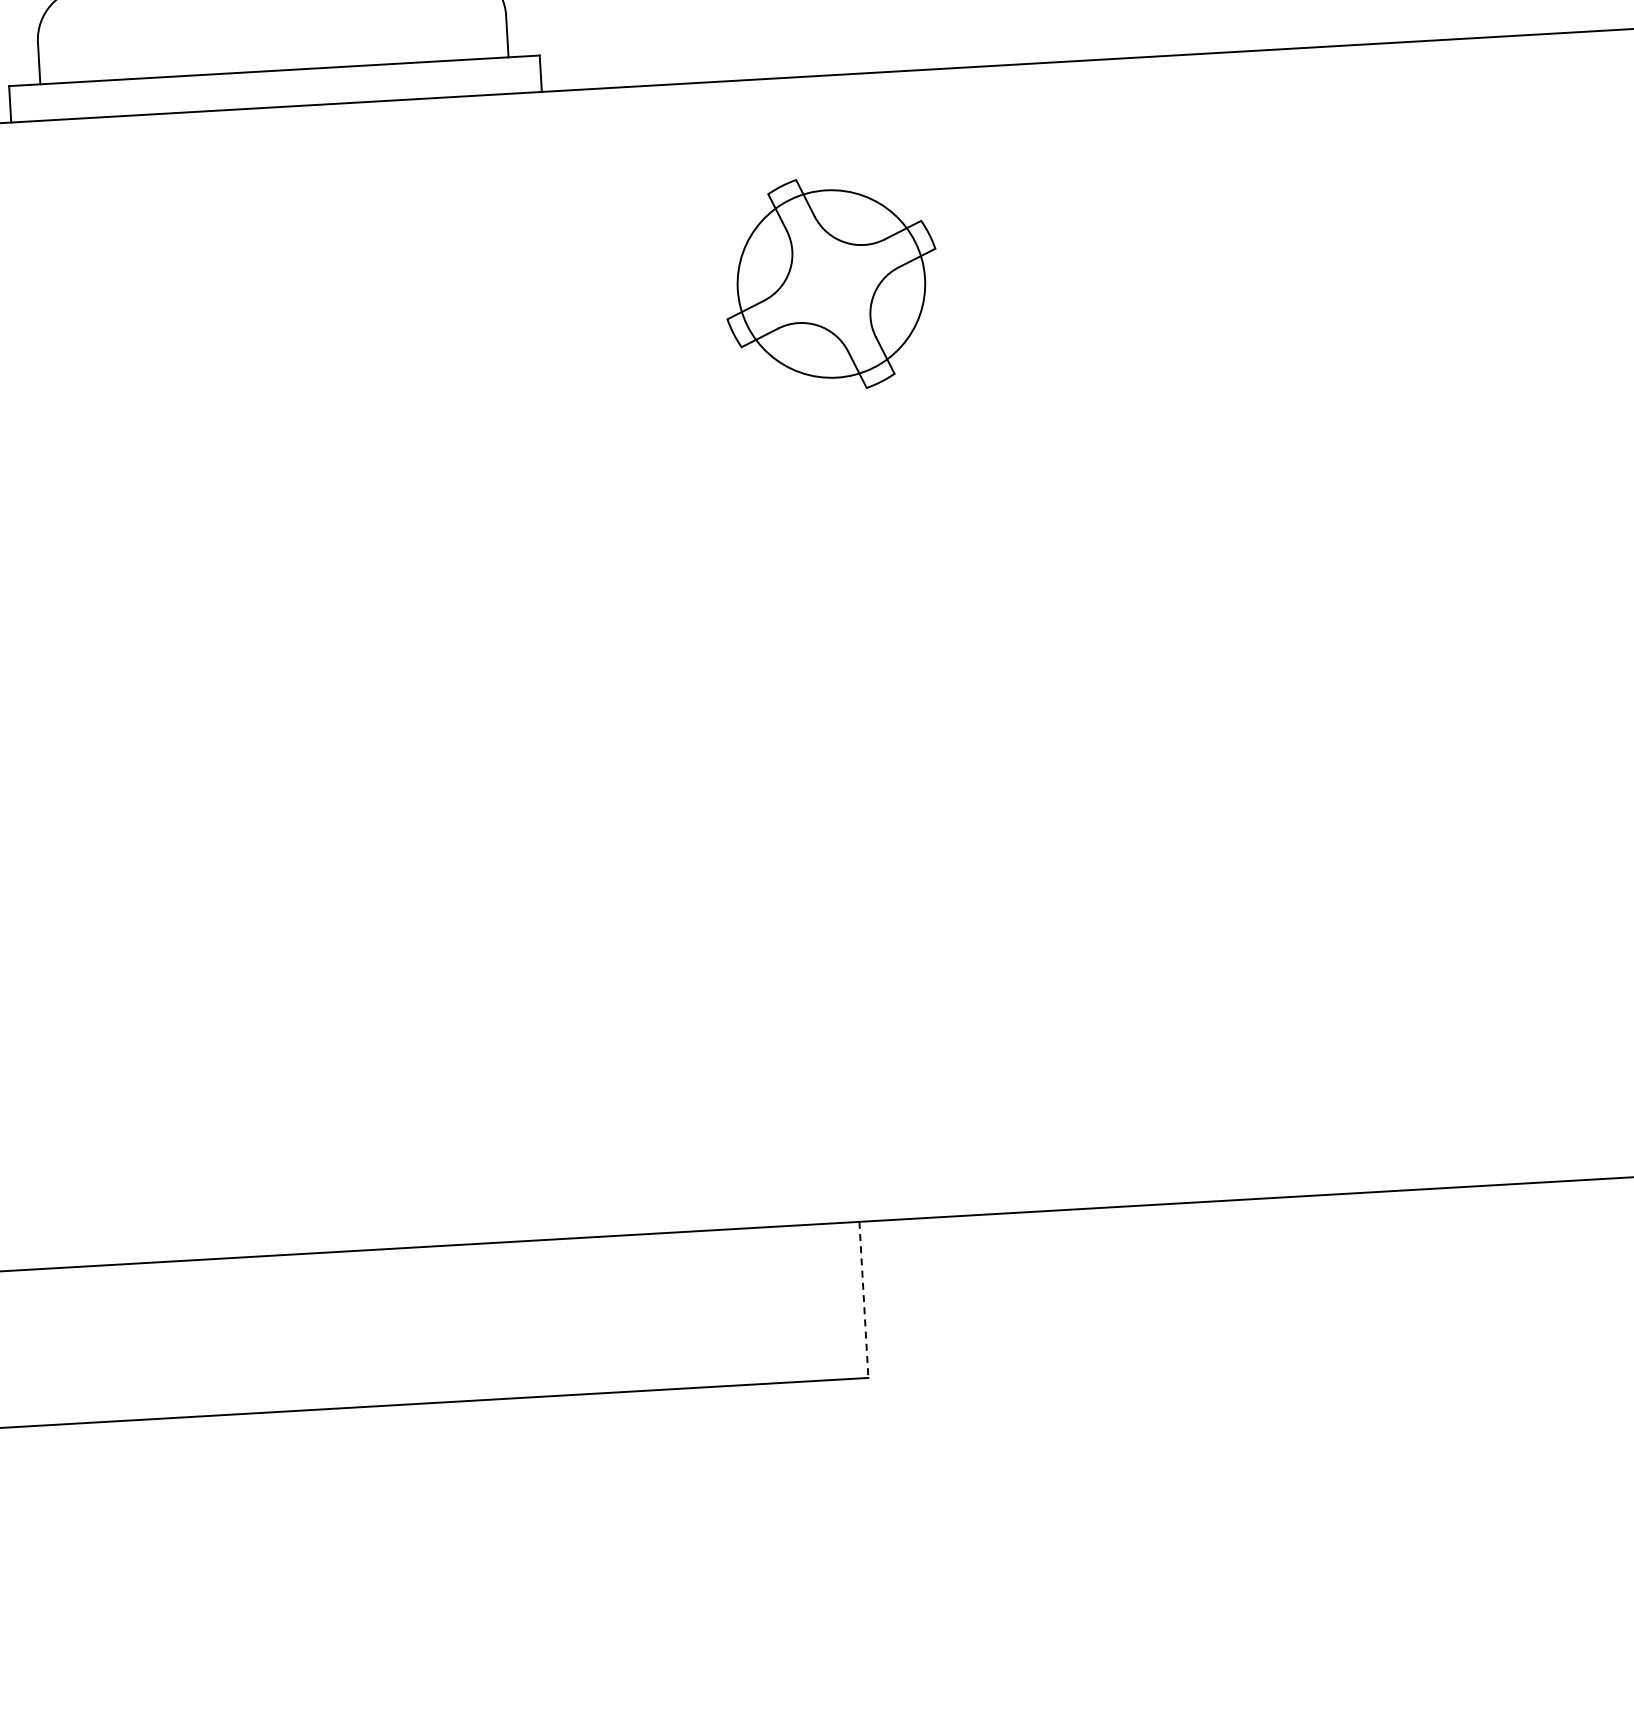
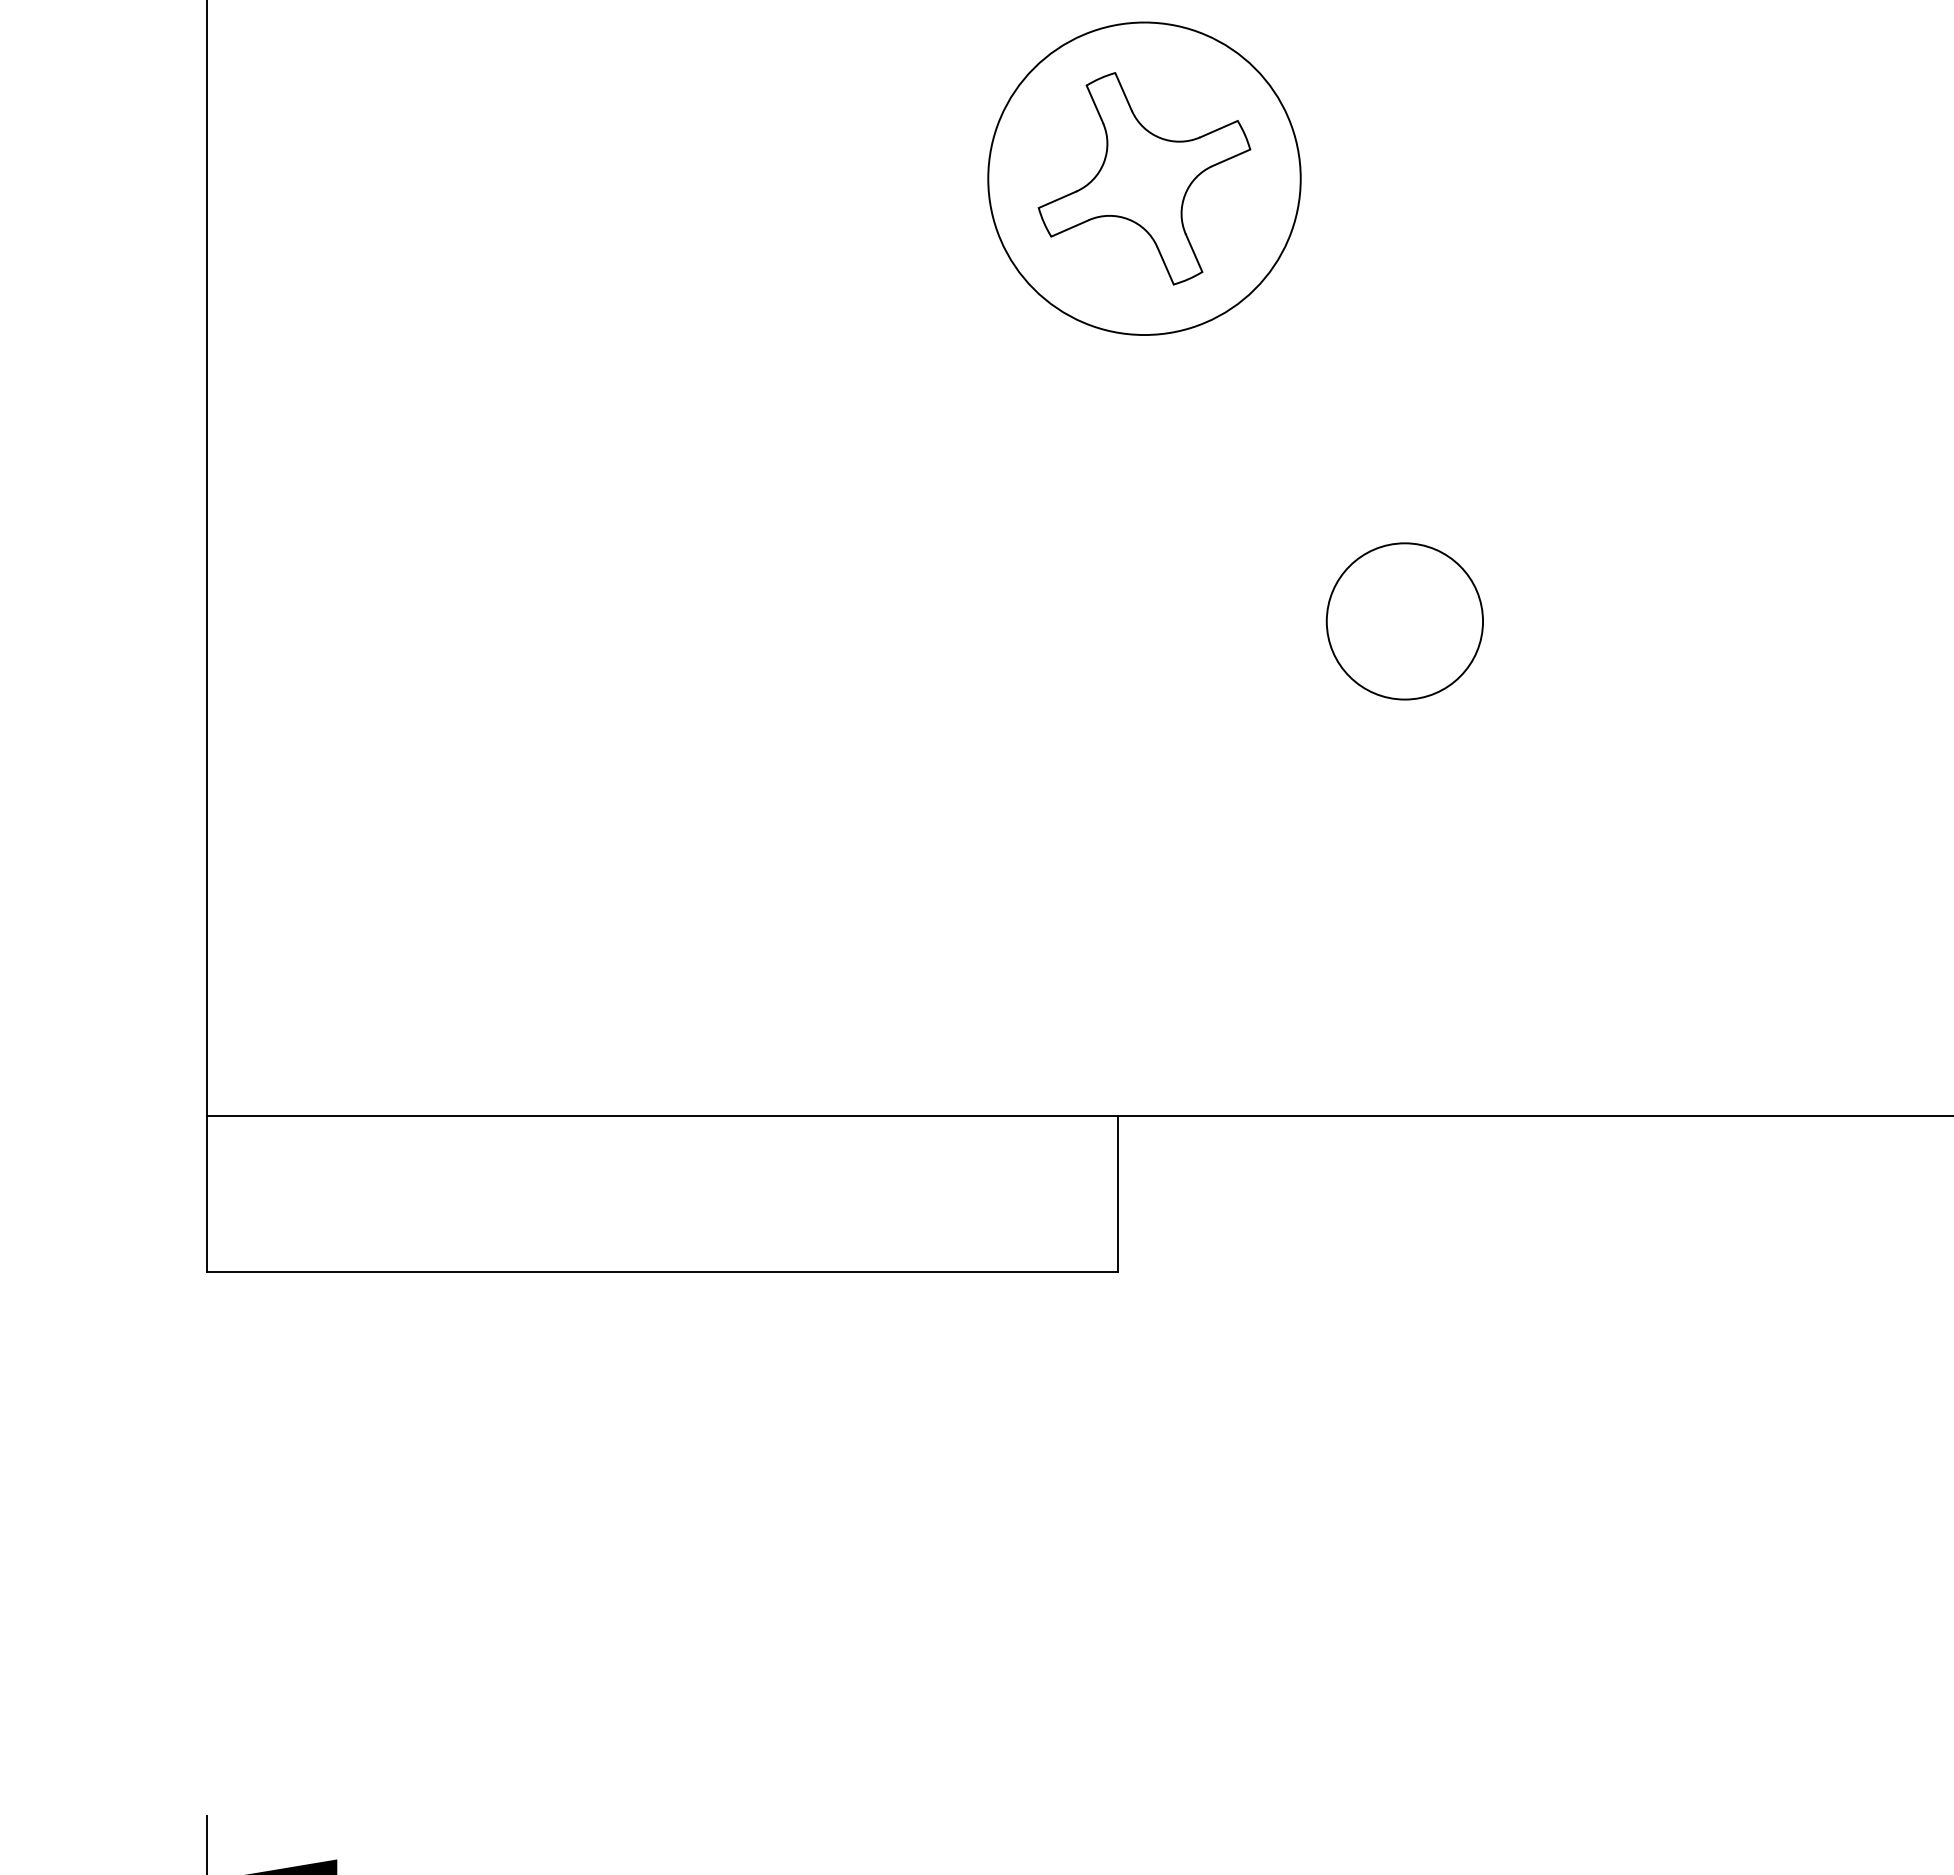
circle: (831, 283) -> (1144, 178), size x1.67
circle: (1116, 711) -> (1404, 621), added
line: (863, 1300) -> (1118, 1194), dashed -> solid

